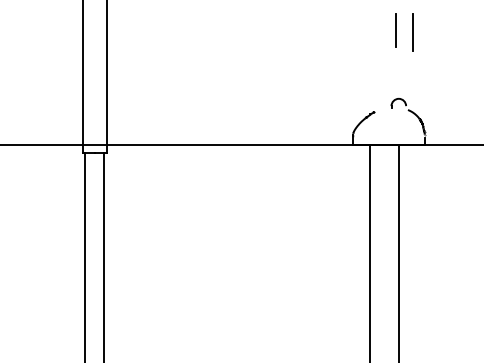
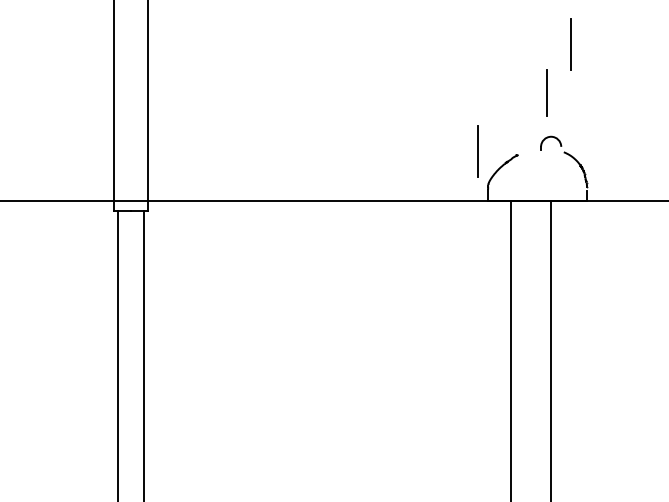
line: (395, 29) -> (546, 92), moved
line: (345, 109) -> (477, 151), added

